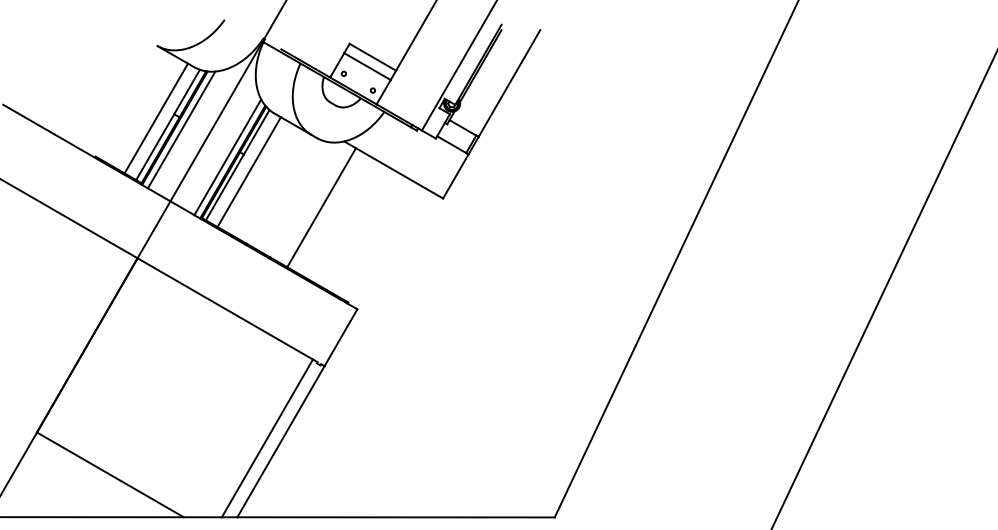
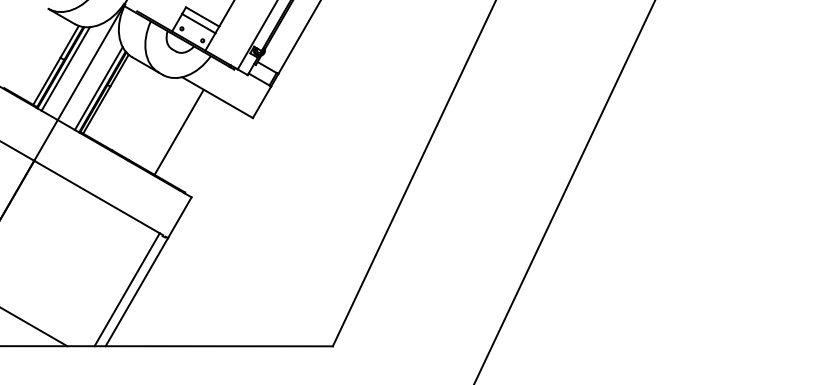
line: (156, 118) -> (47, 60), removed
line: (248, 171) -> (113, 98), removed
line: (320, 207) -> (178, 132), moved

